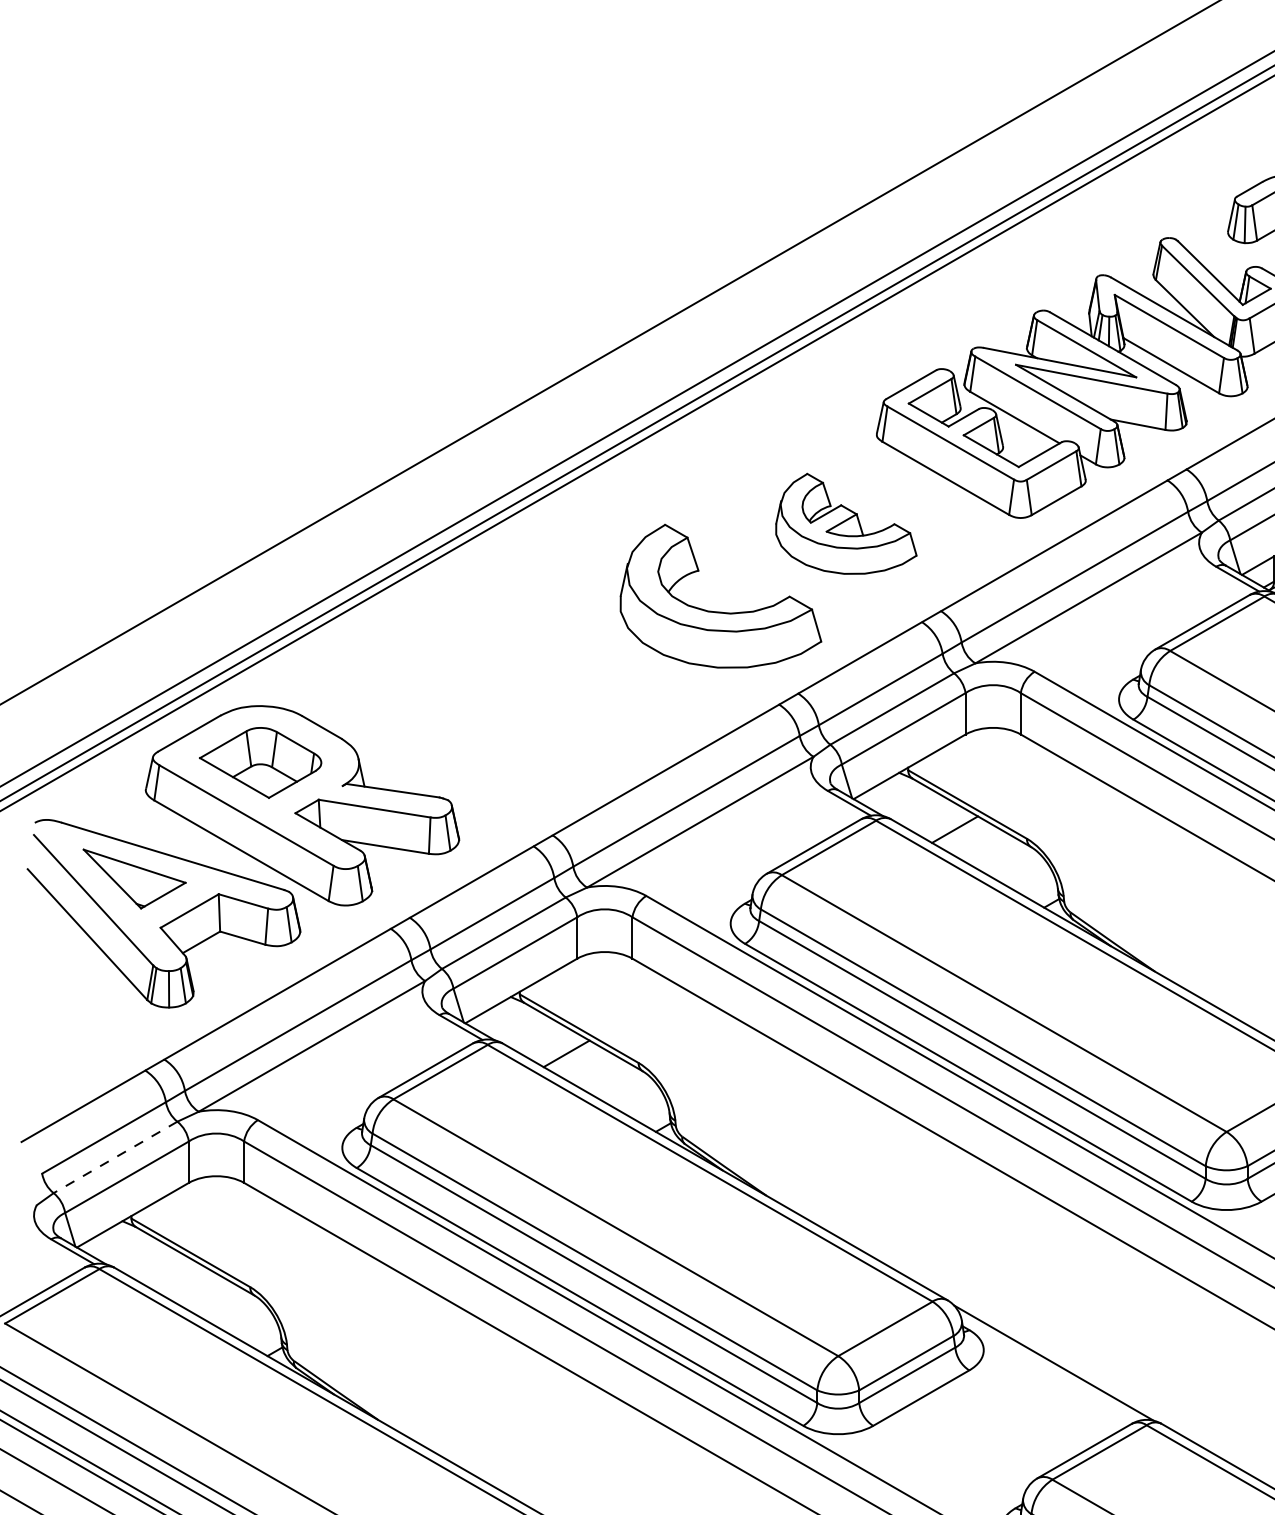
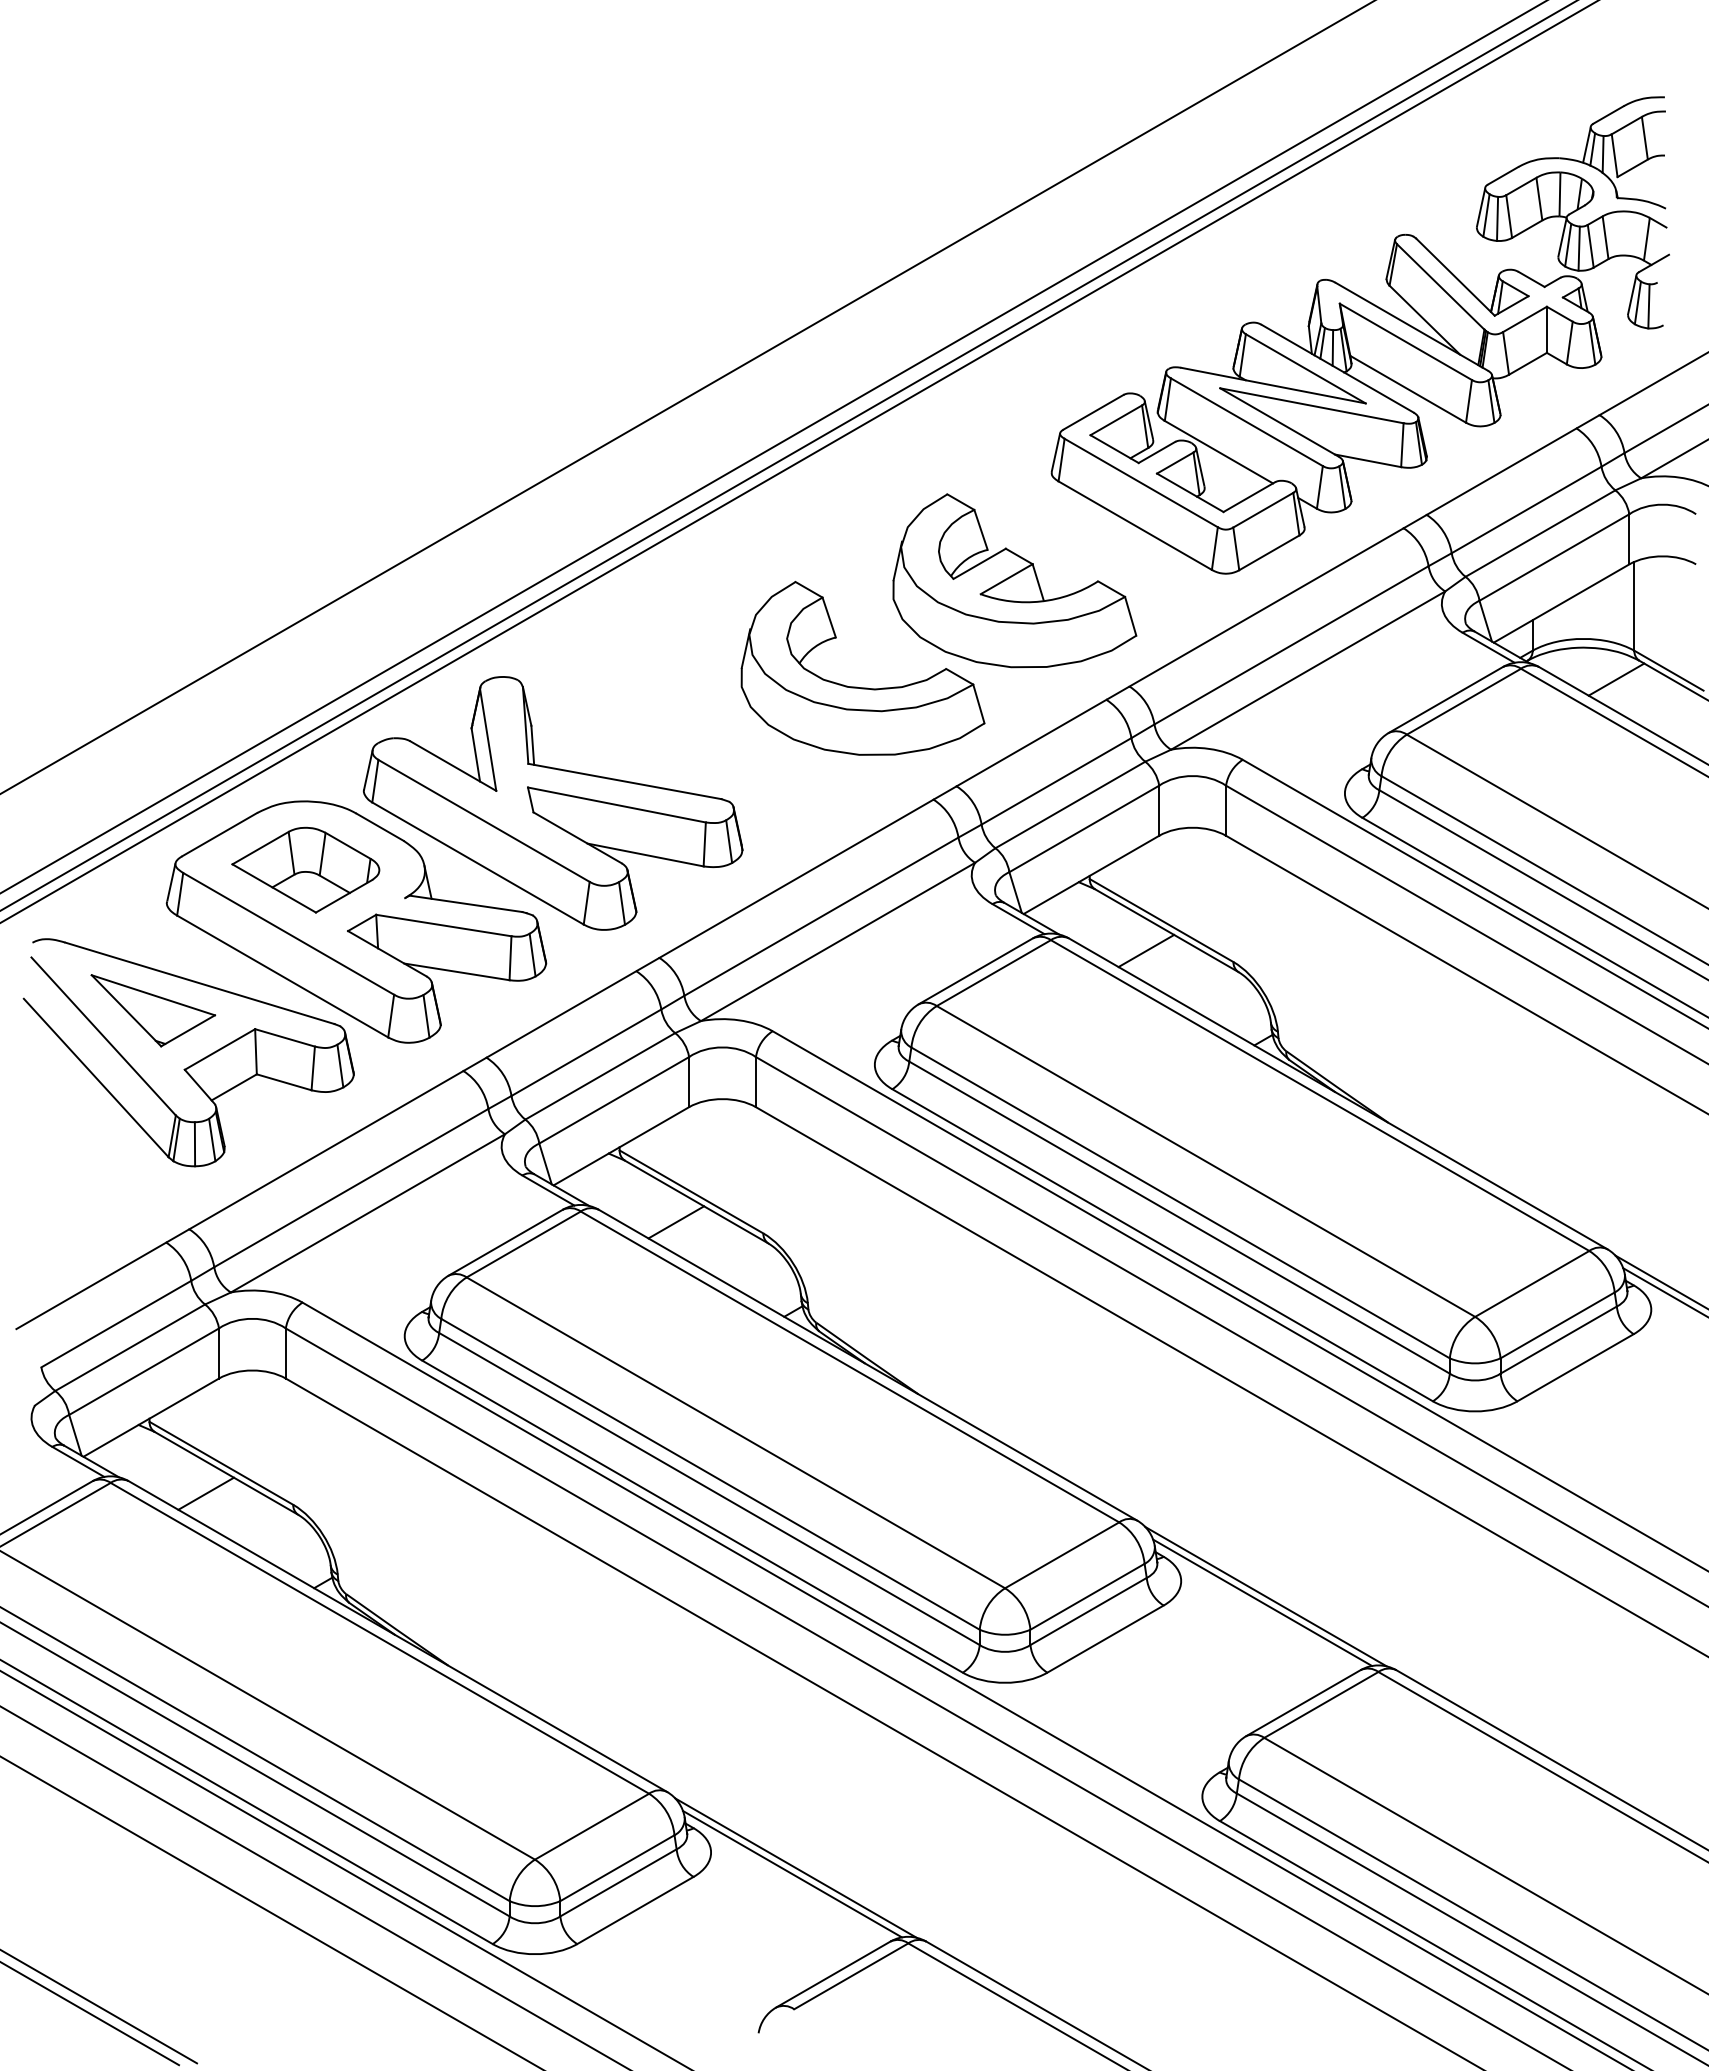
part: (846, 523) -> (1014, 580), size x1.43
part: (464, 707) -> (552, 803), added
line: (114, 1158) -> (129, 1348), dashed -> solid
line: (177, 1277) -> (205, 1493), added
line: (1050, 1367) -> (1262, 1602), added

